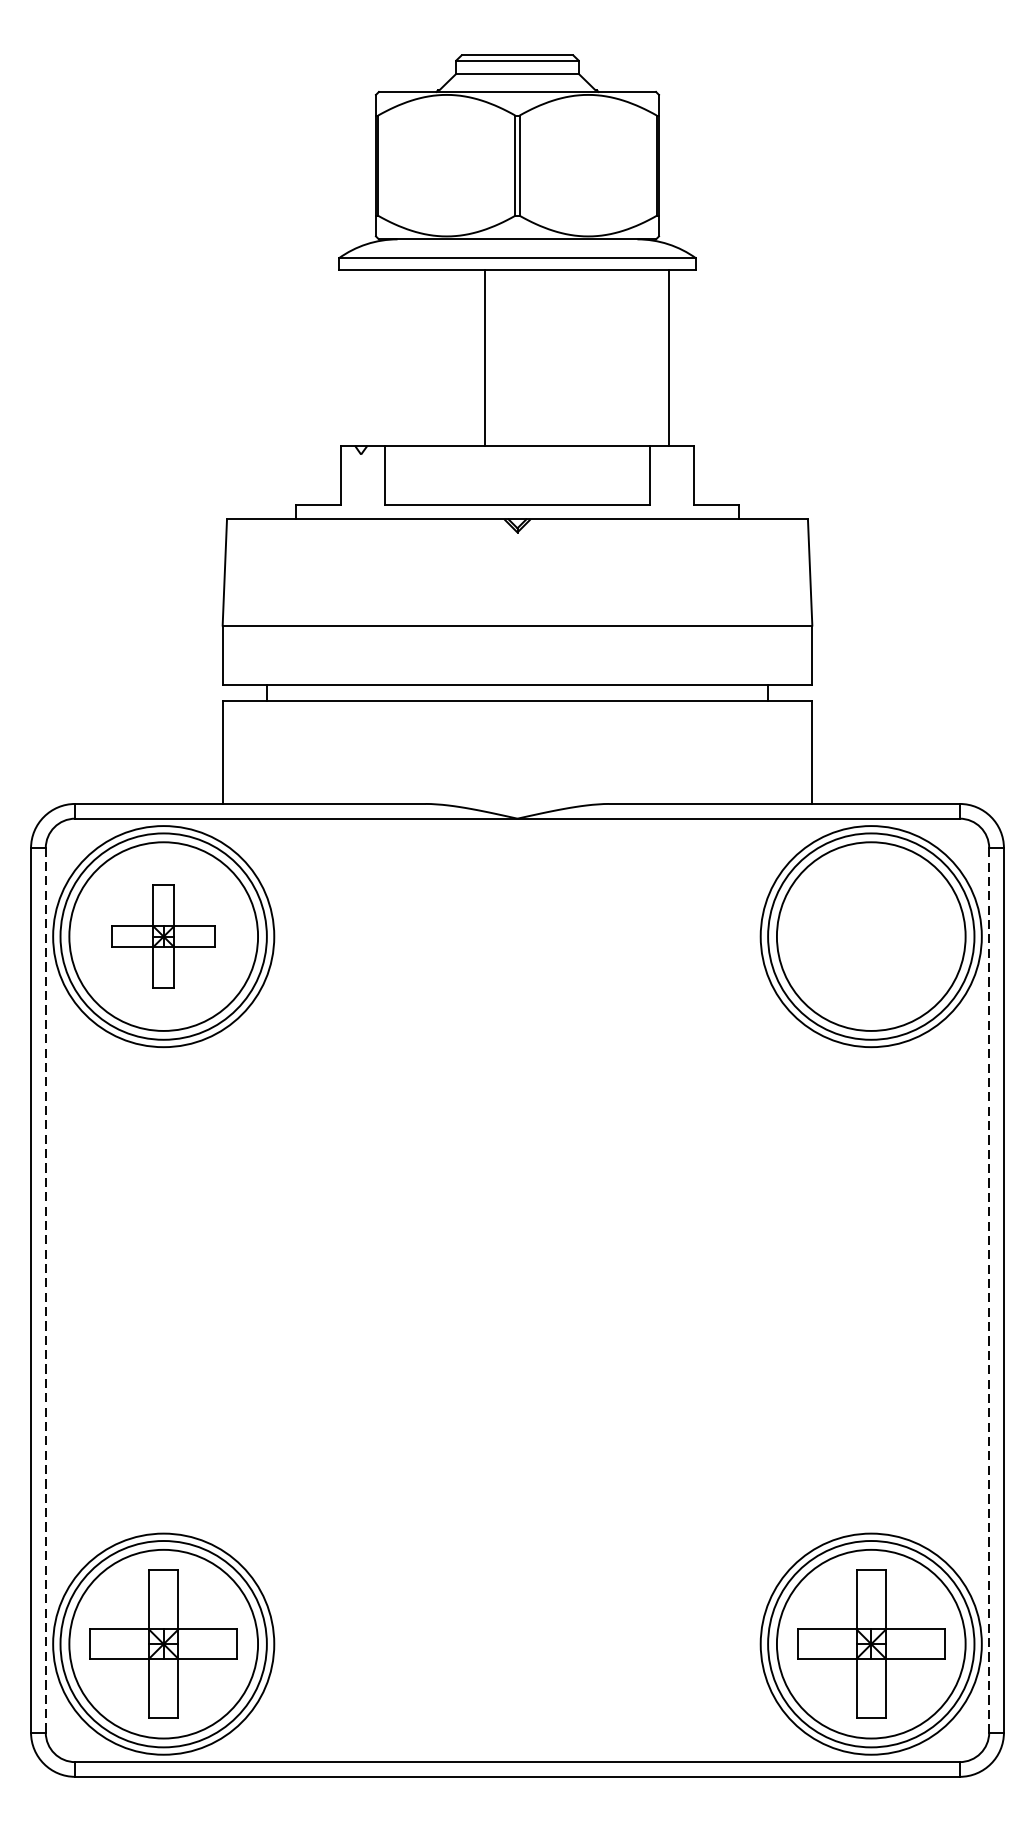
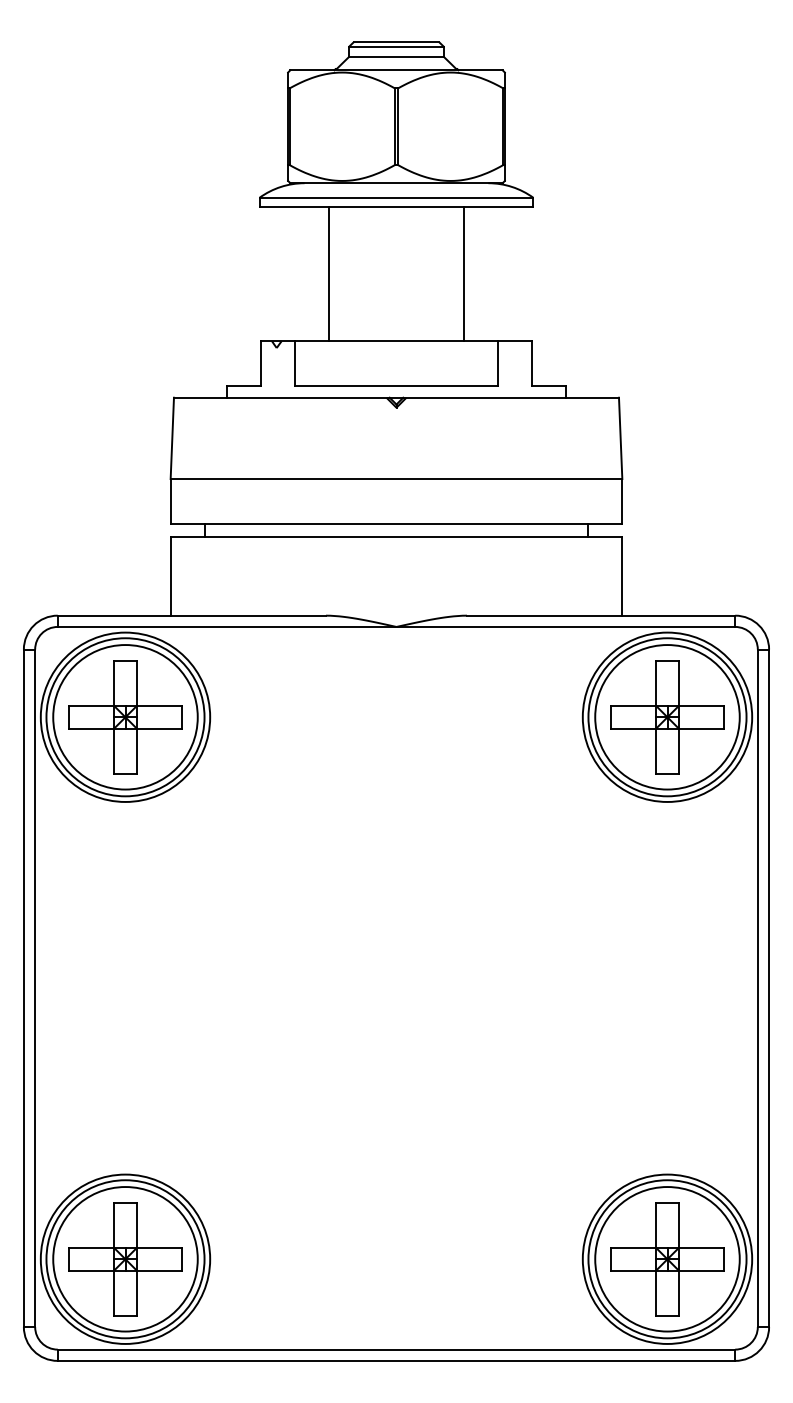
line: (484, 357) -> (328, 273), moved
line: (668, 357) -> (464, 273), moved
part: (163, 936) -> (125, 717), size x1.43
part: (871, 936) -> (667, 717), added
line: (46, 1290) -> (35, 988), dashed -> solid
line: (988, 1290) -> (757, 988), dashed -> solid

